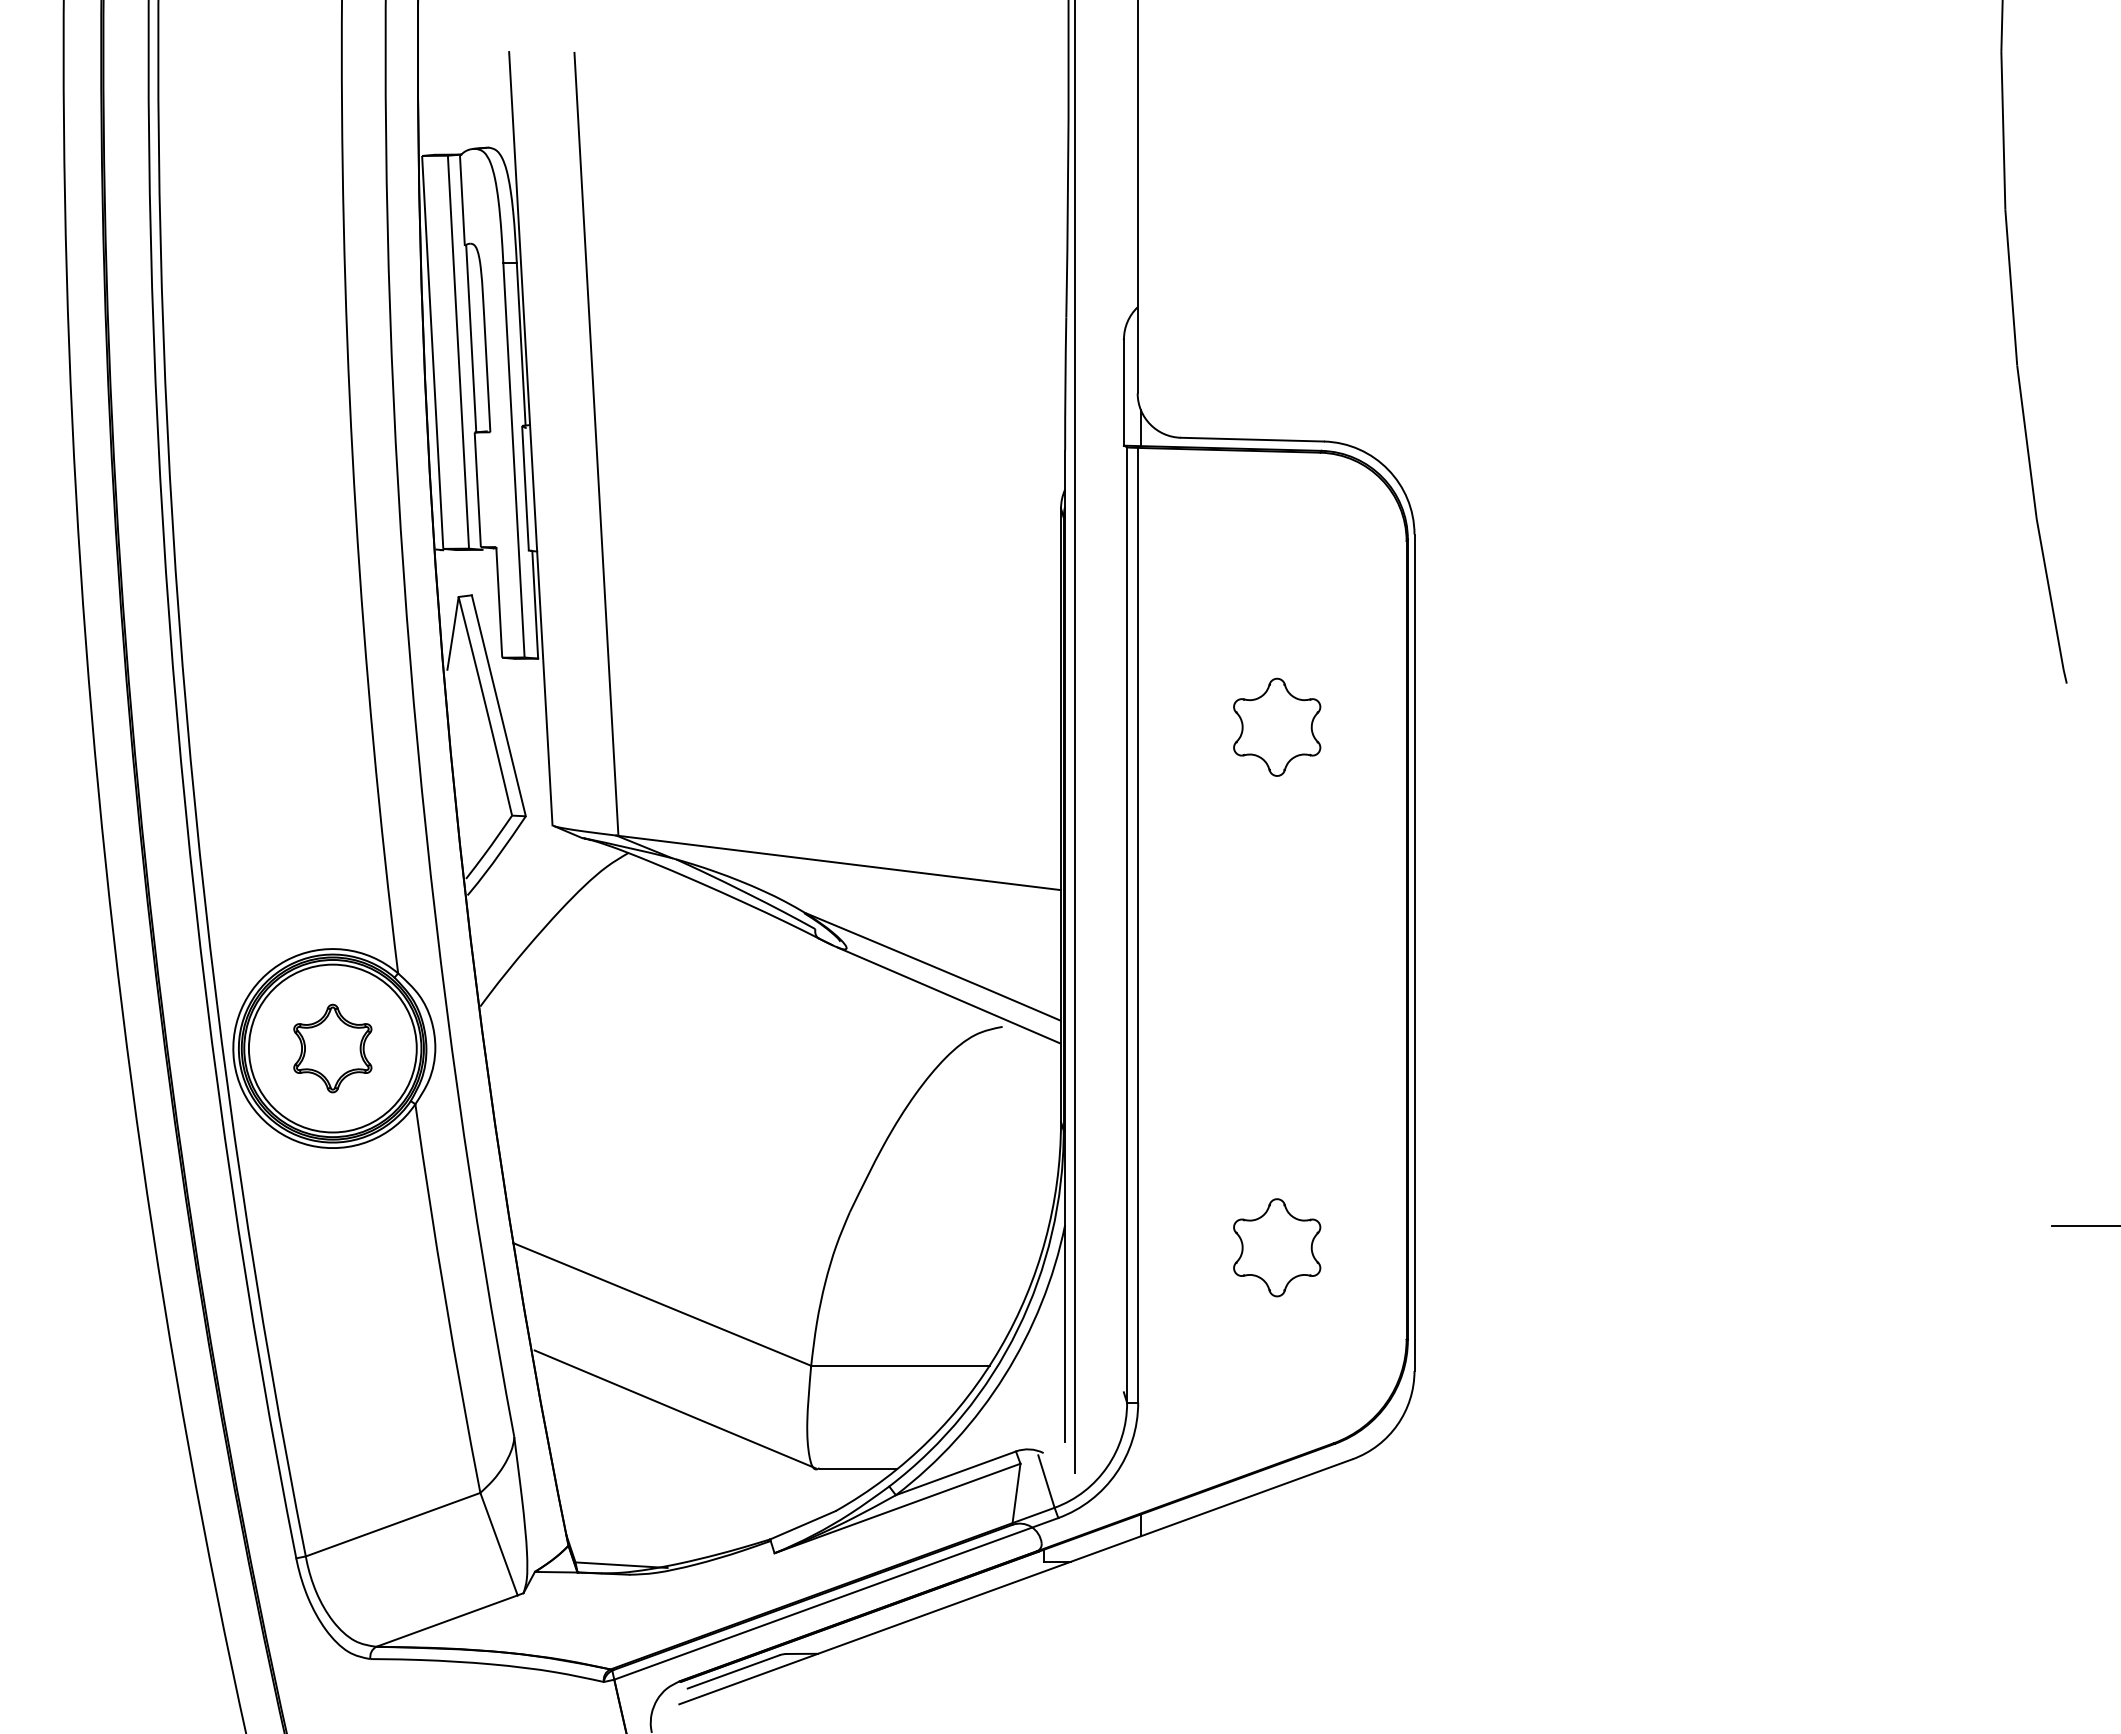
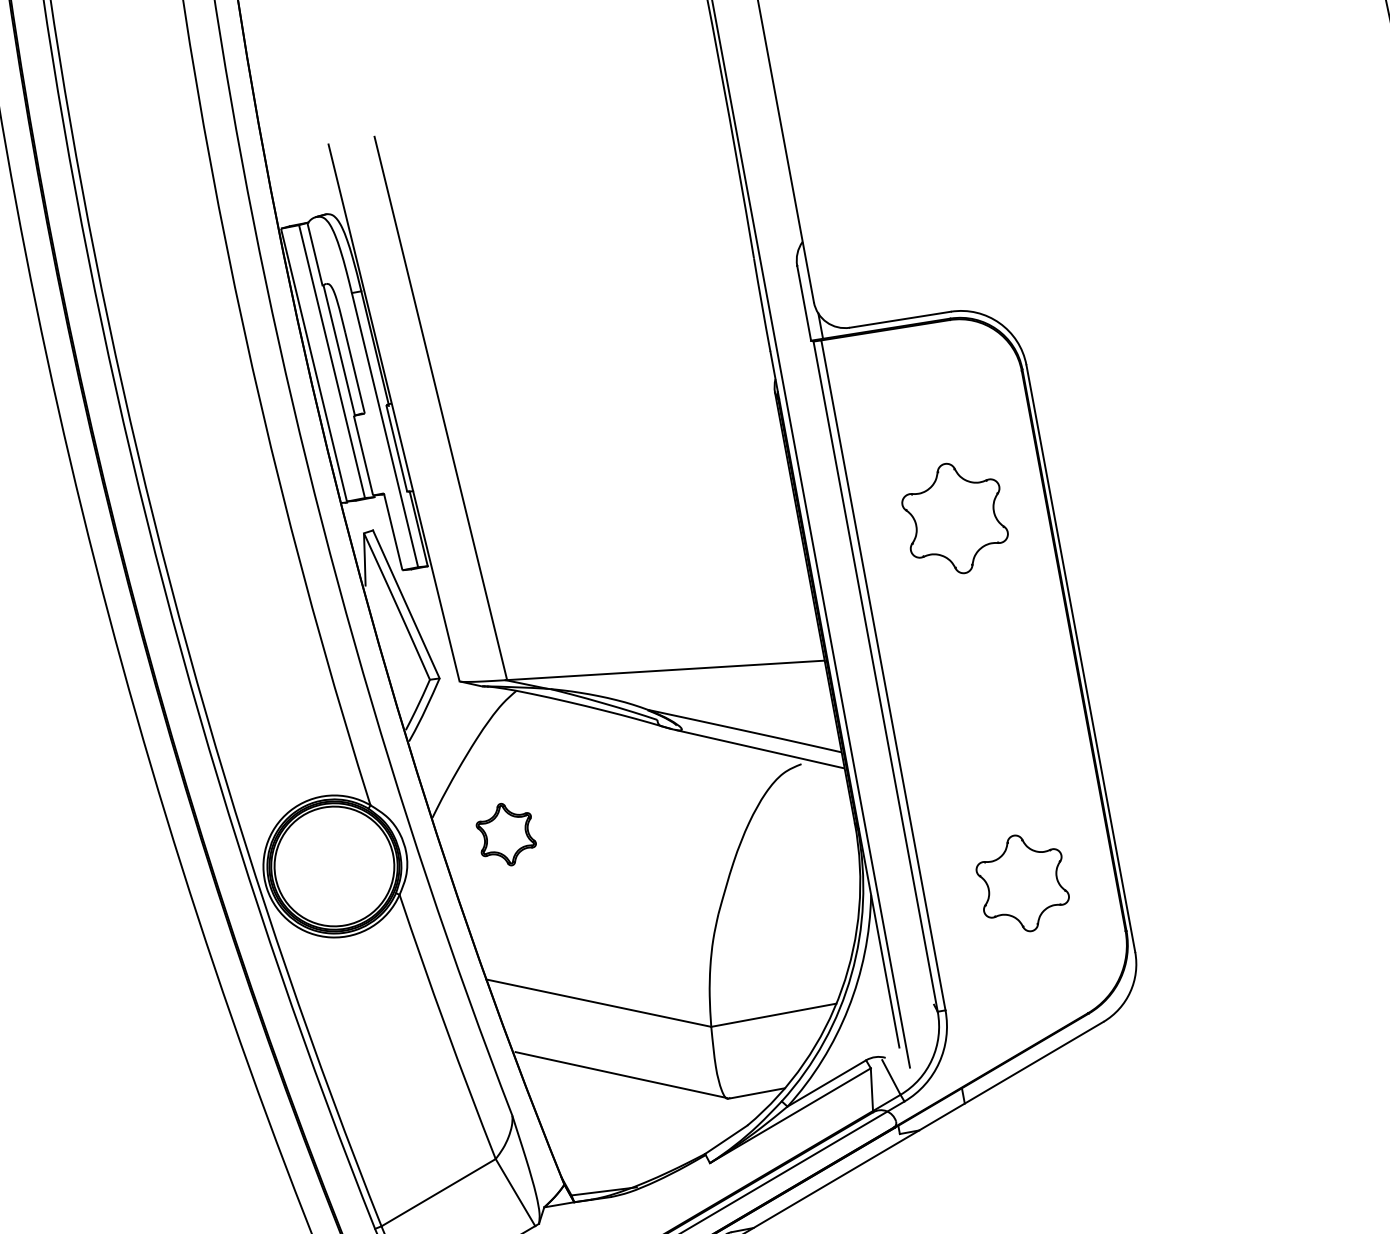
part: (1277, 726) -> (955, 517), size x1.6
part: (332, 1048) -> (506, 834), moved
part: (1277, 1247) -> (1023, 883), size x1.4

